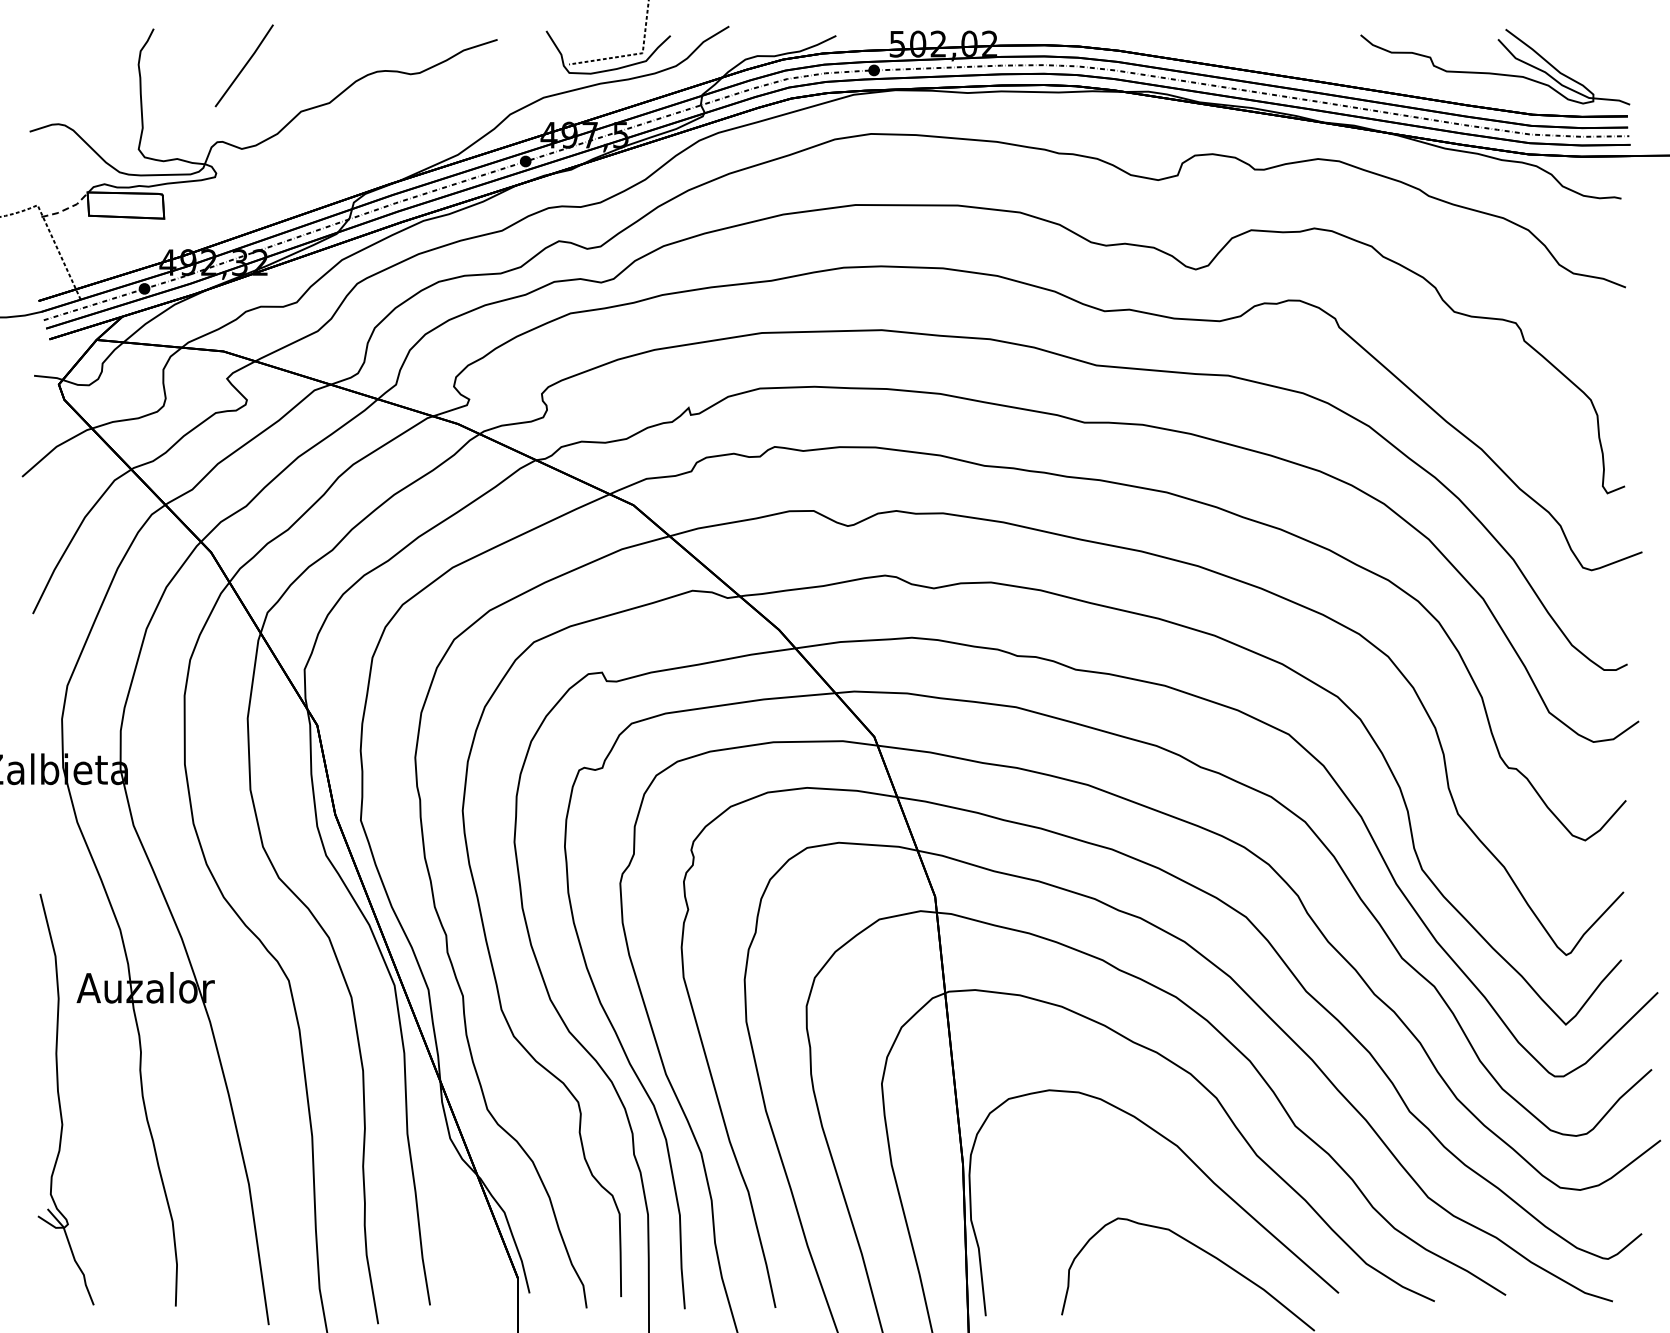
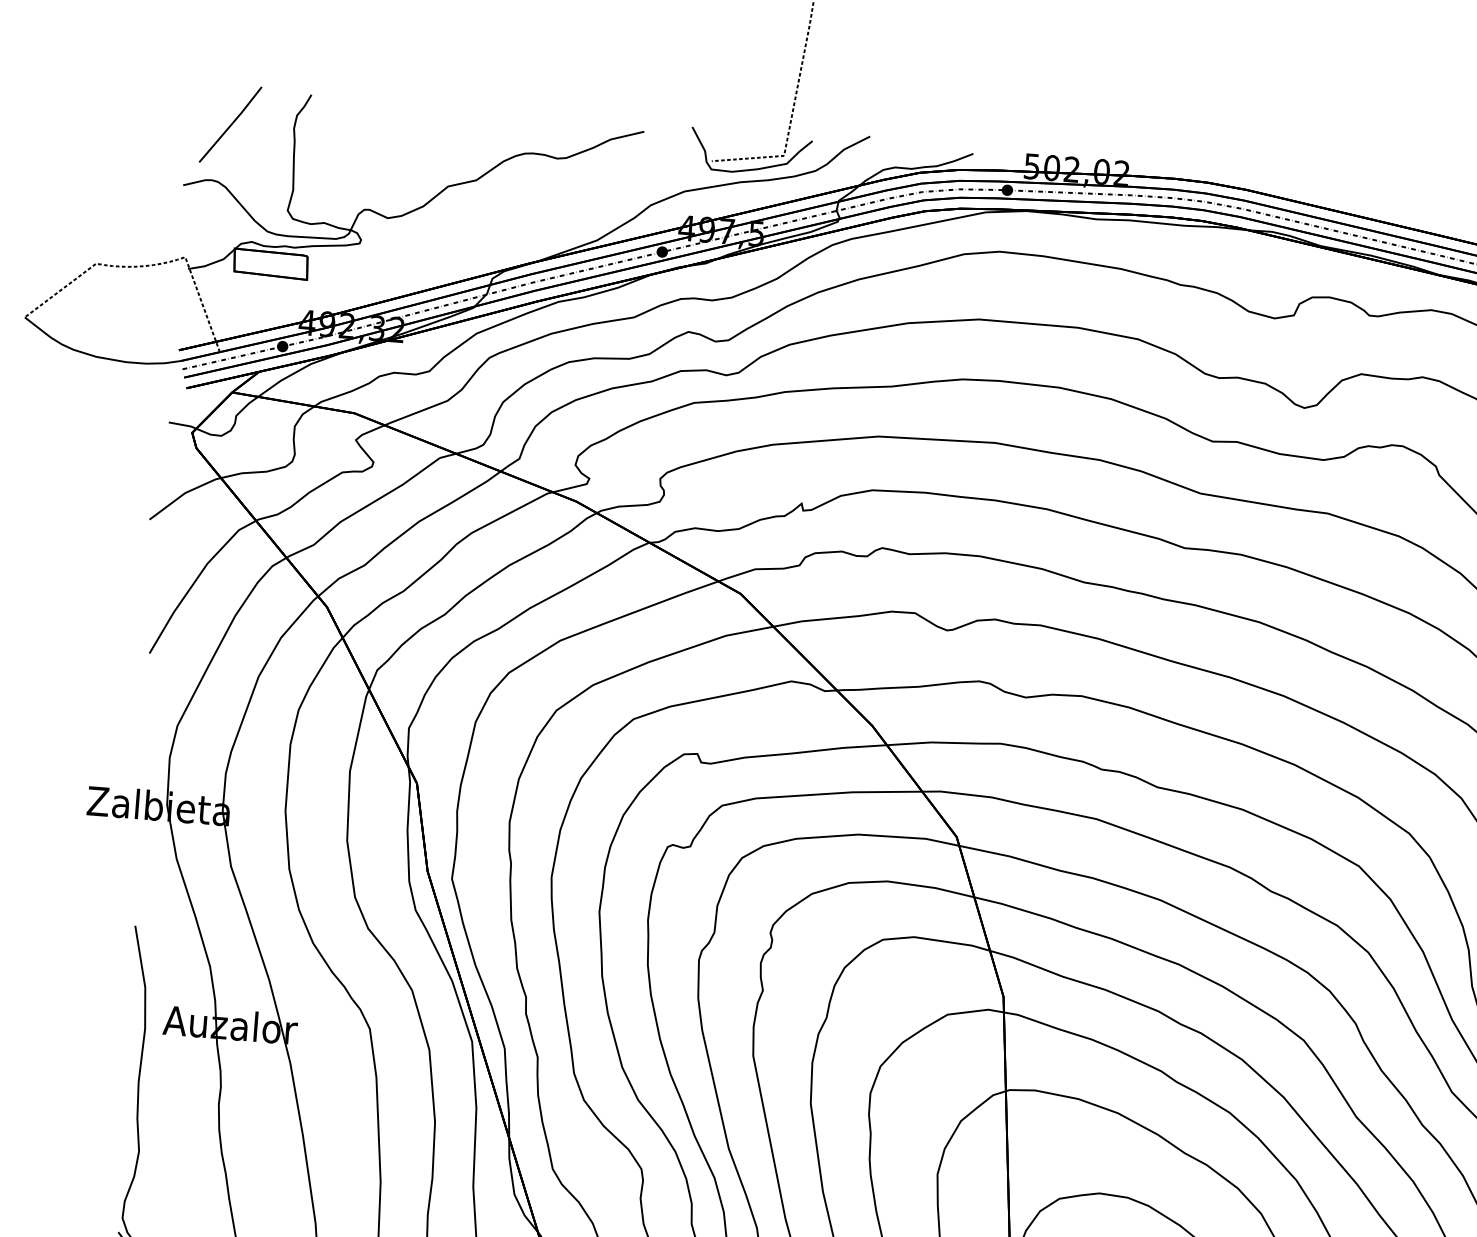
line: (244, 65) -> (230, 124), moved
line: (67, 208) -> (214, 262), dashed -> solid

